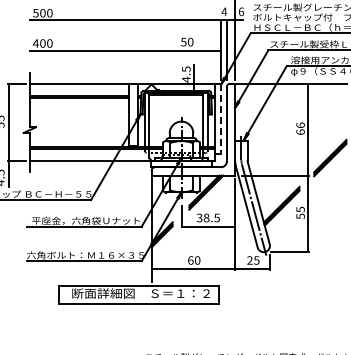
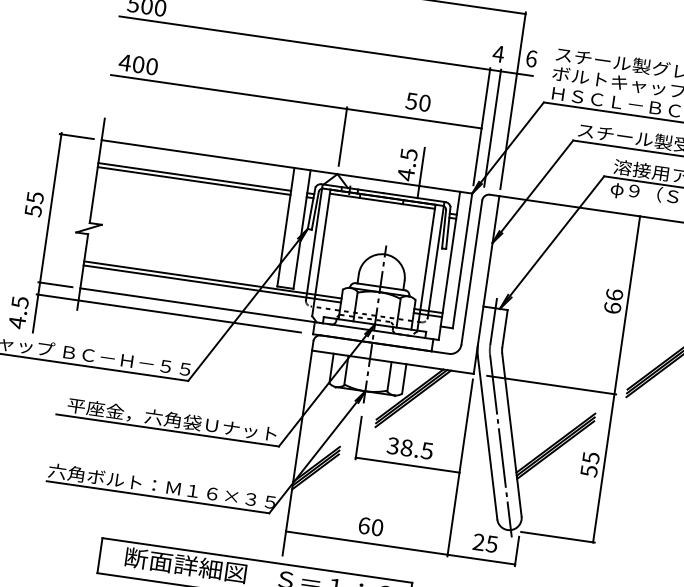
line: (151, 64) -> (342, 135), added
line: (221, 119) -> (463, 261), dashed -> solid
line: (76, 167) -> (169, 313), added

